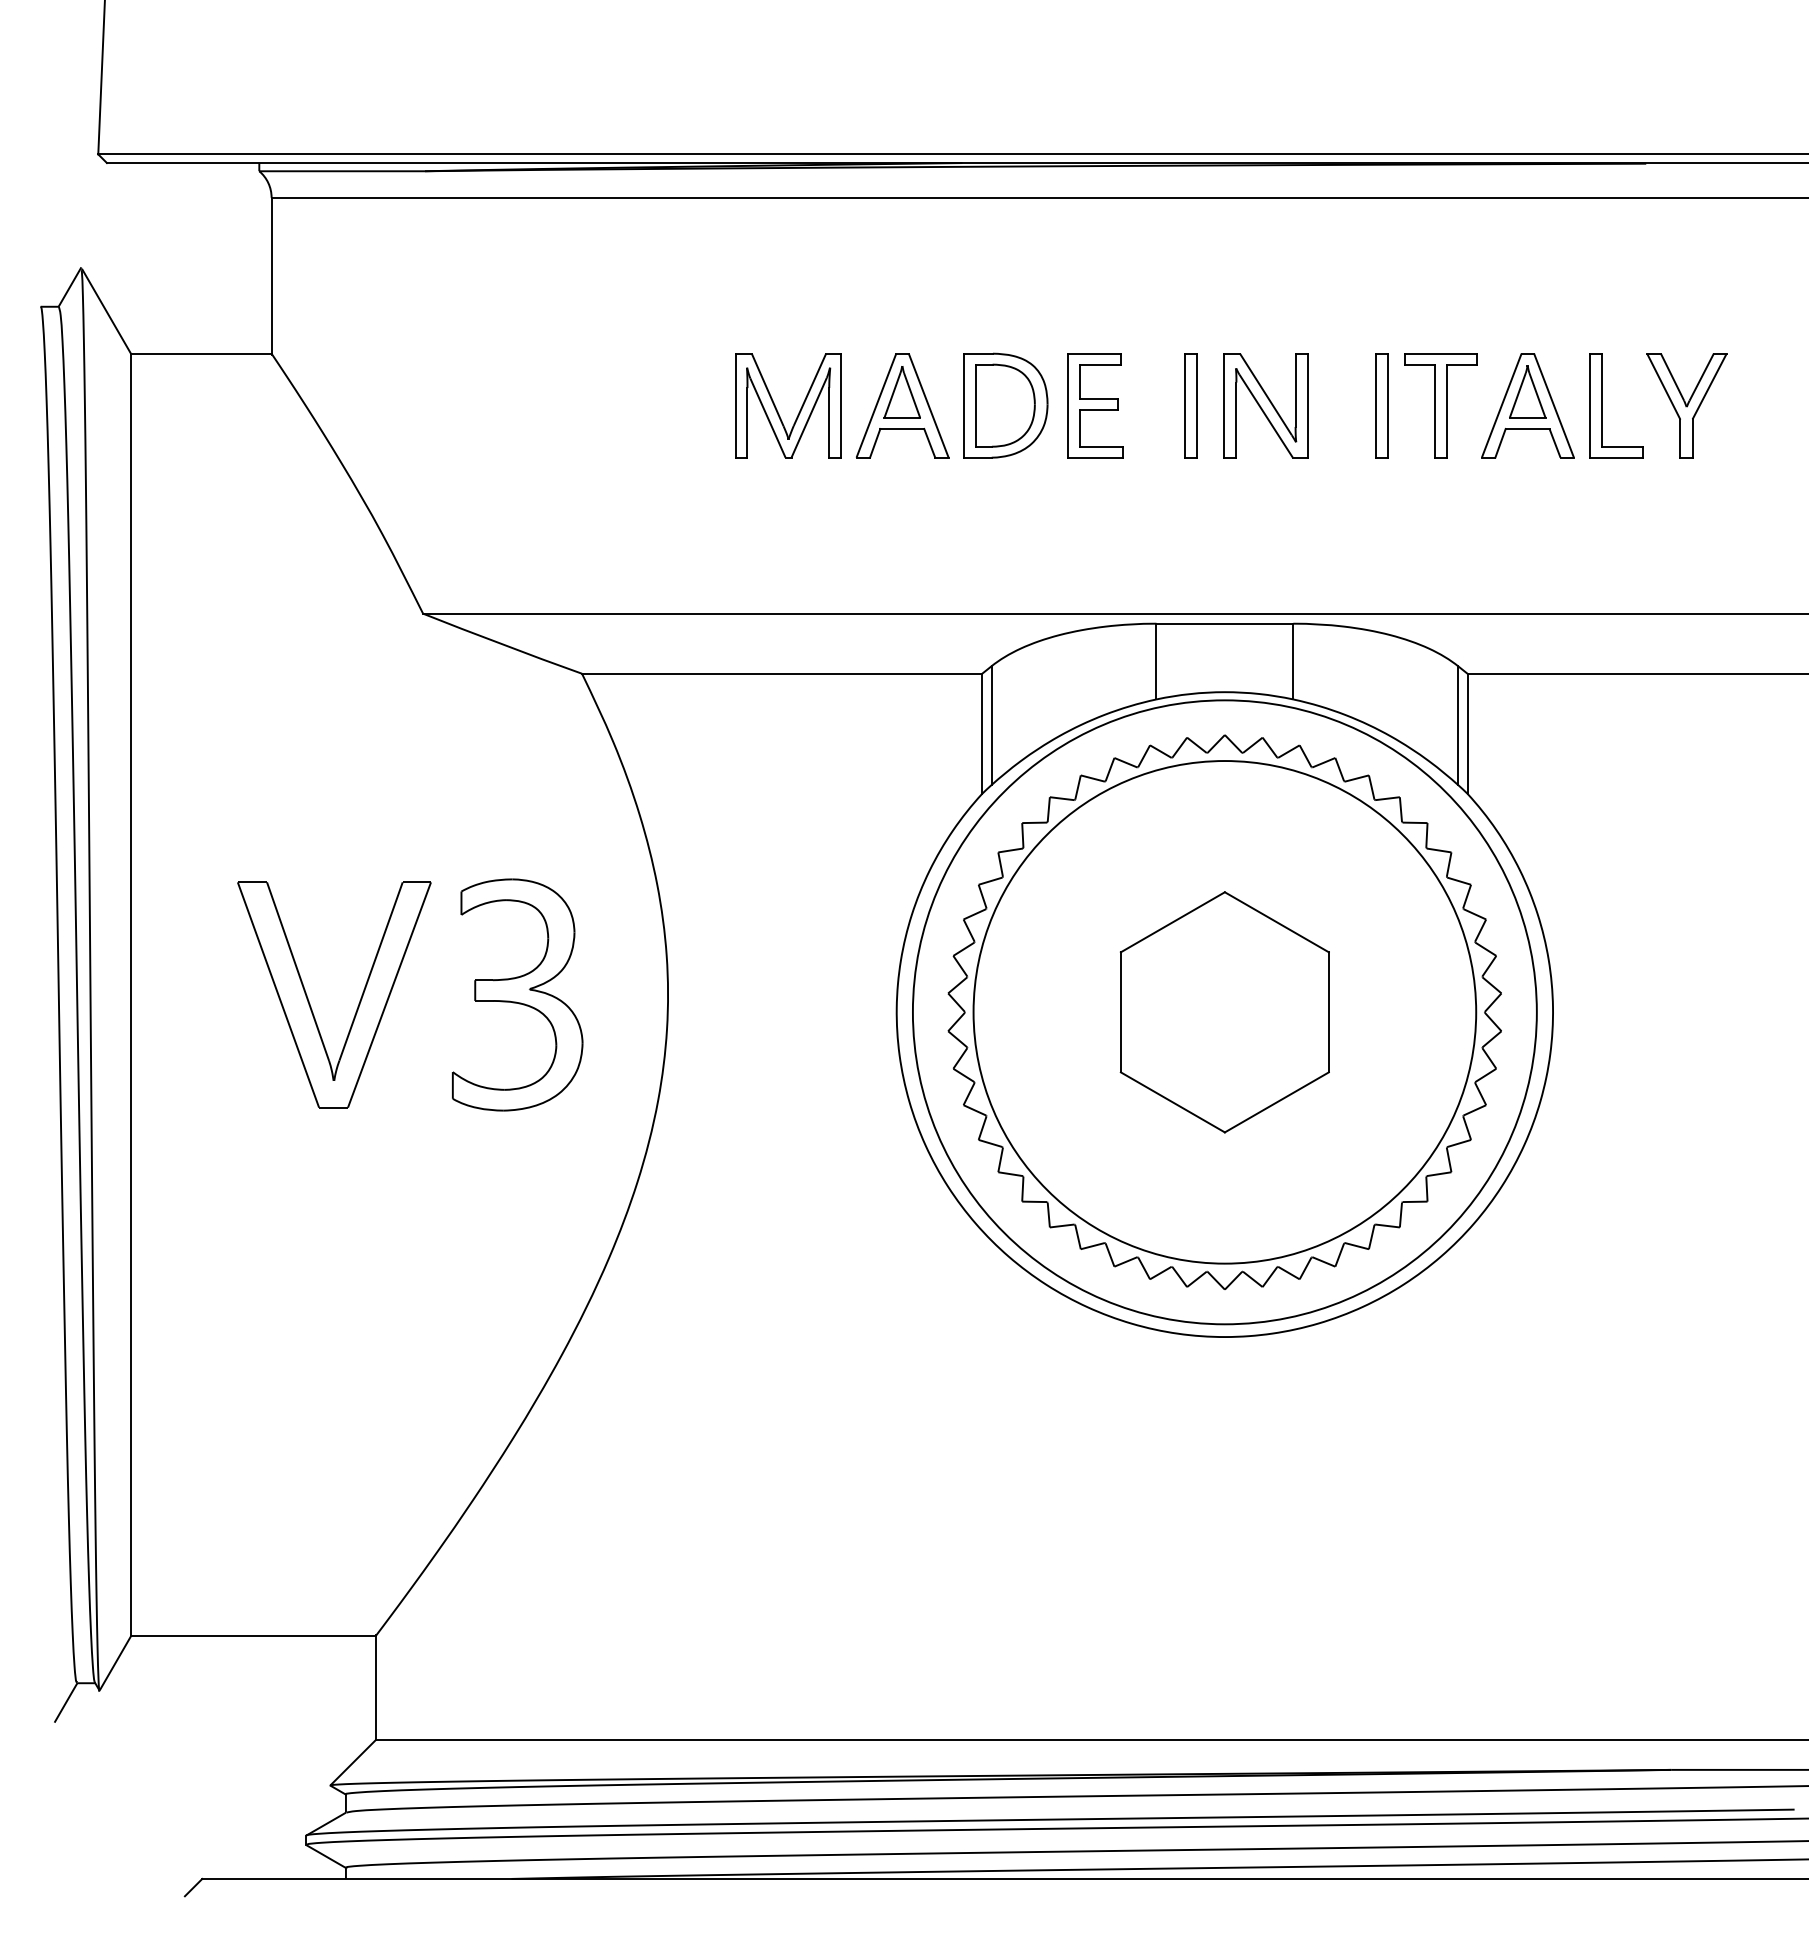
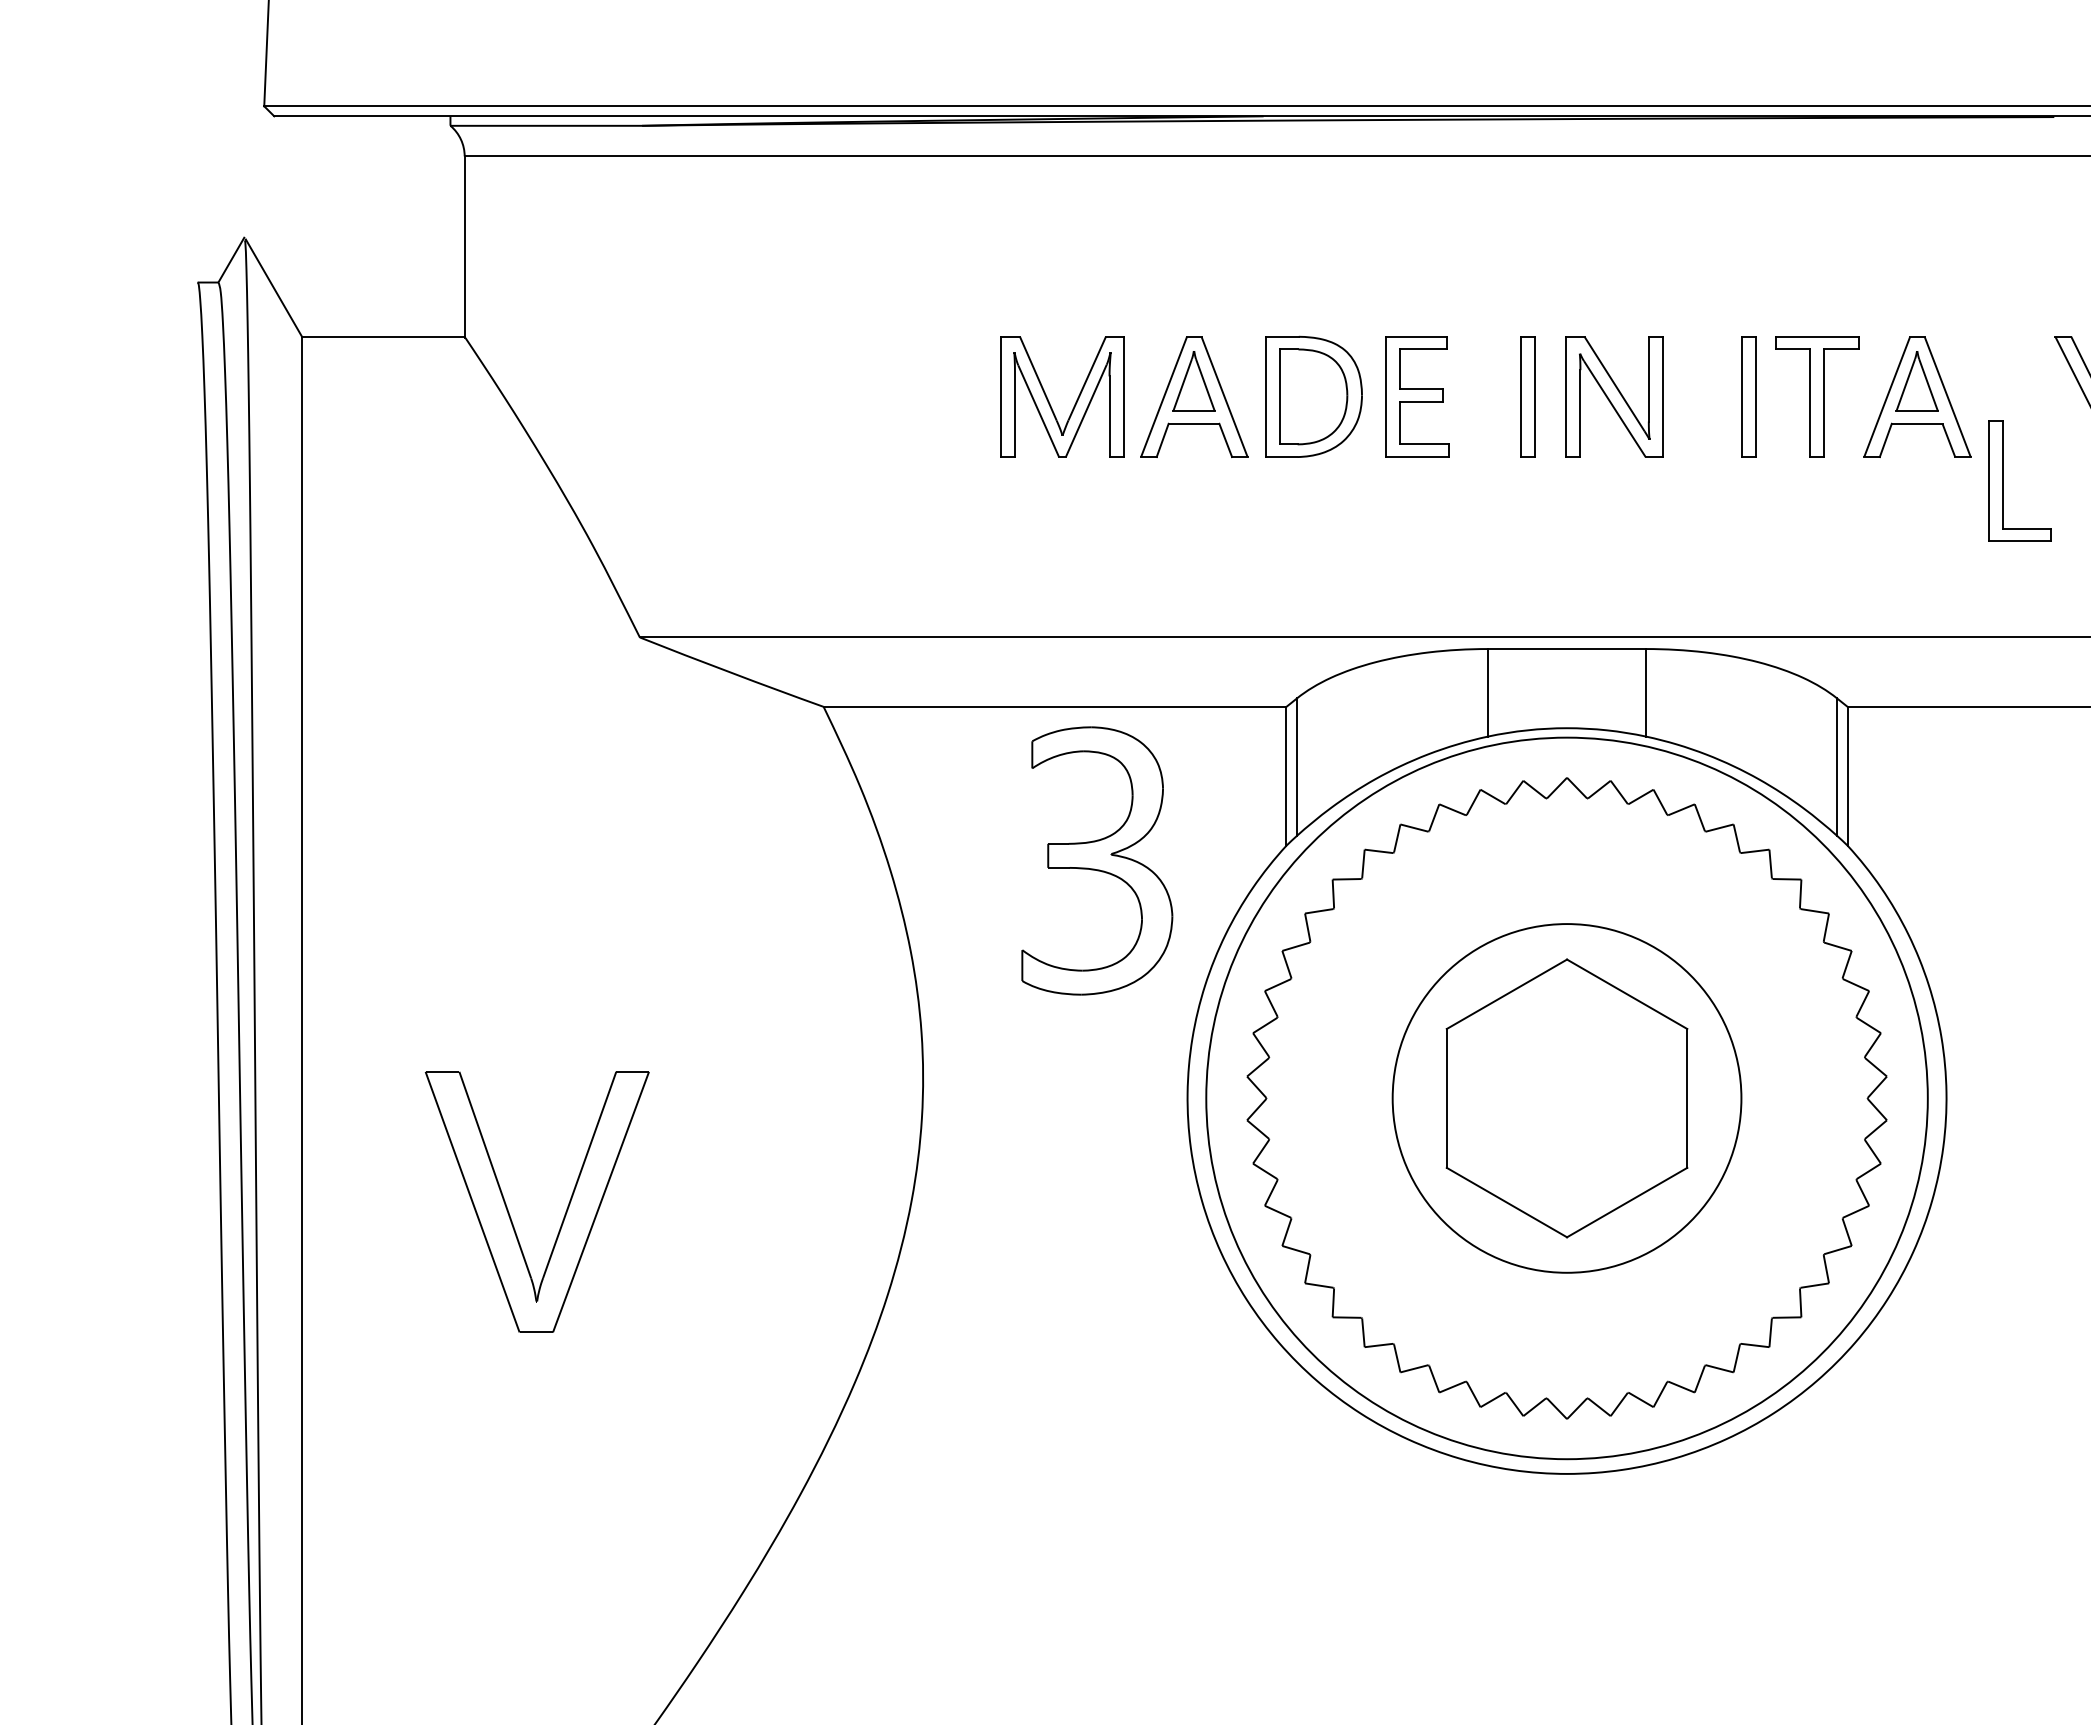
part: (1602, 405) -> (2003, 481), moved
part: (517, 994) -> (1097, 860), moved
part: (310, 1003) -> (509, 1211), moved
circle: (1224, 1012) -> (1566, 1098), size x0.6

